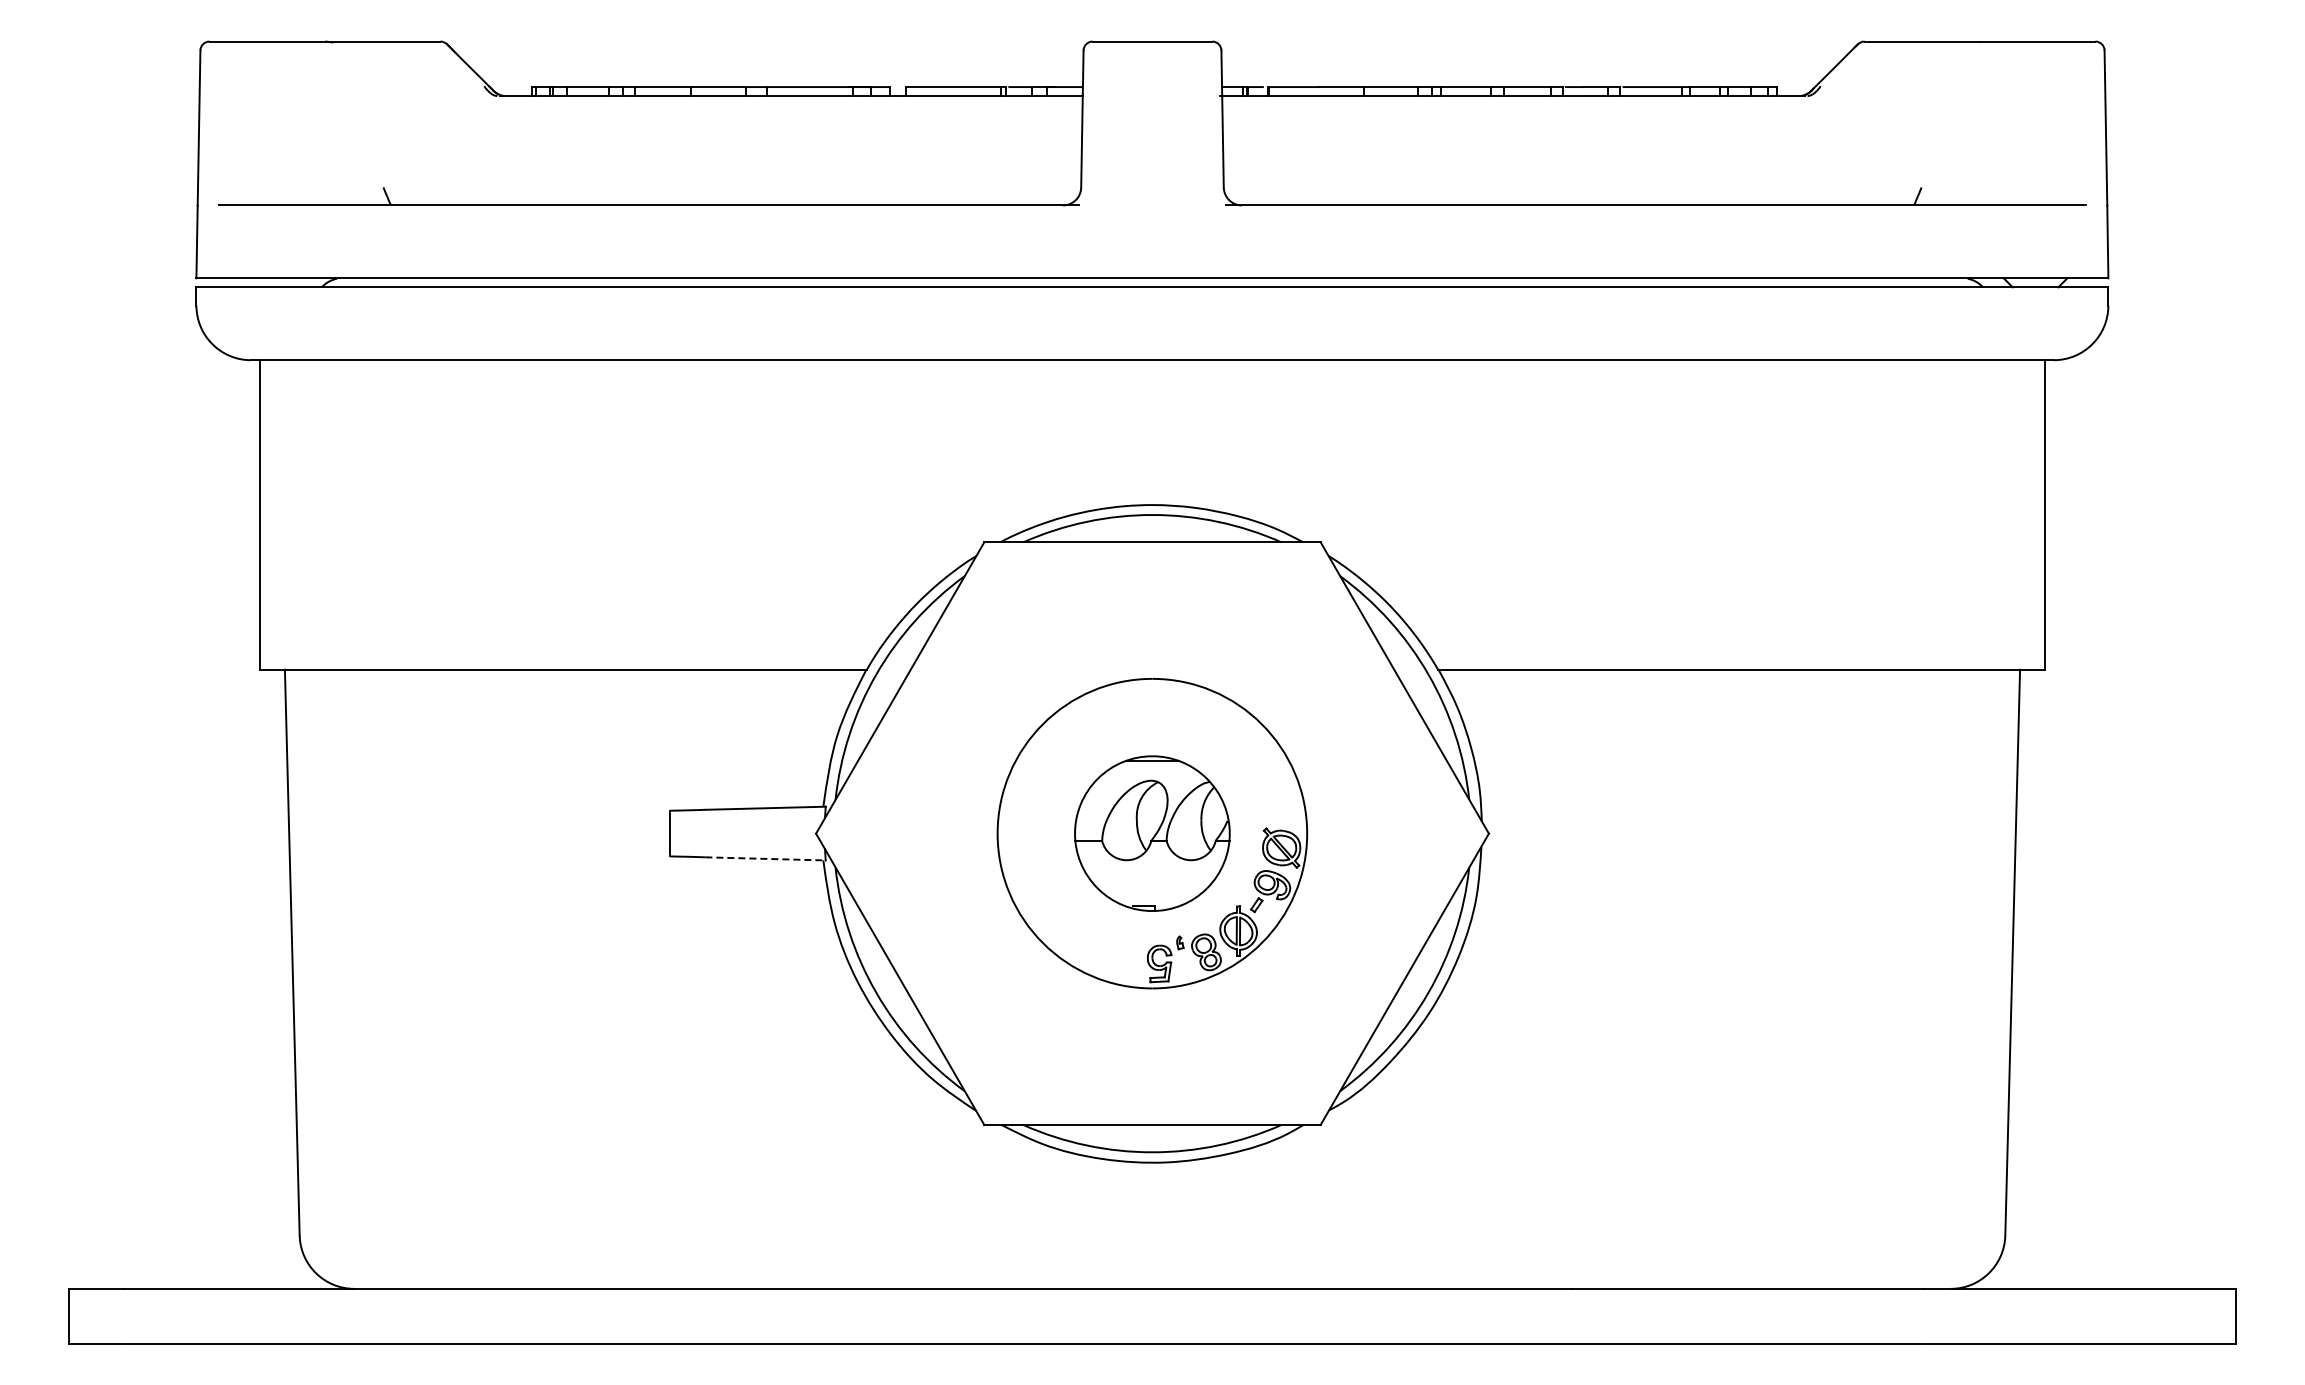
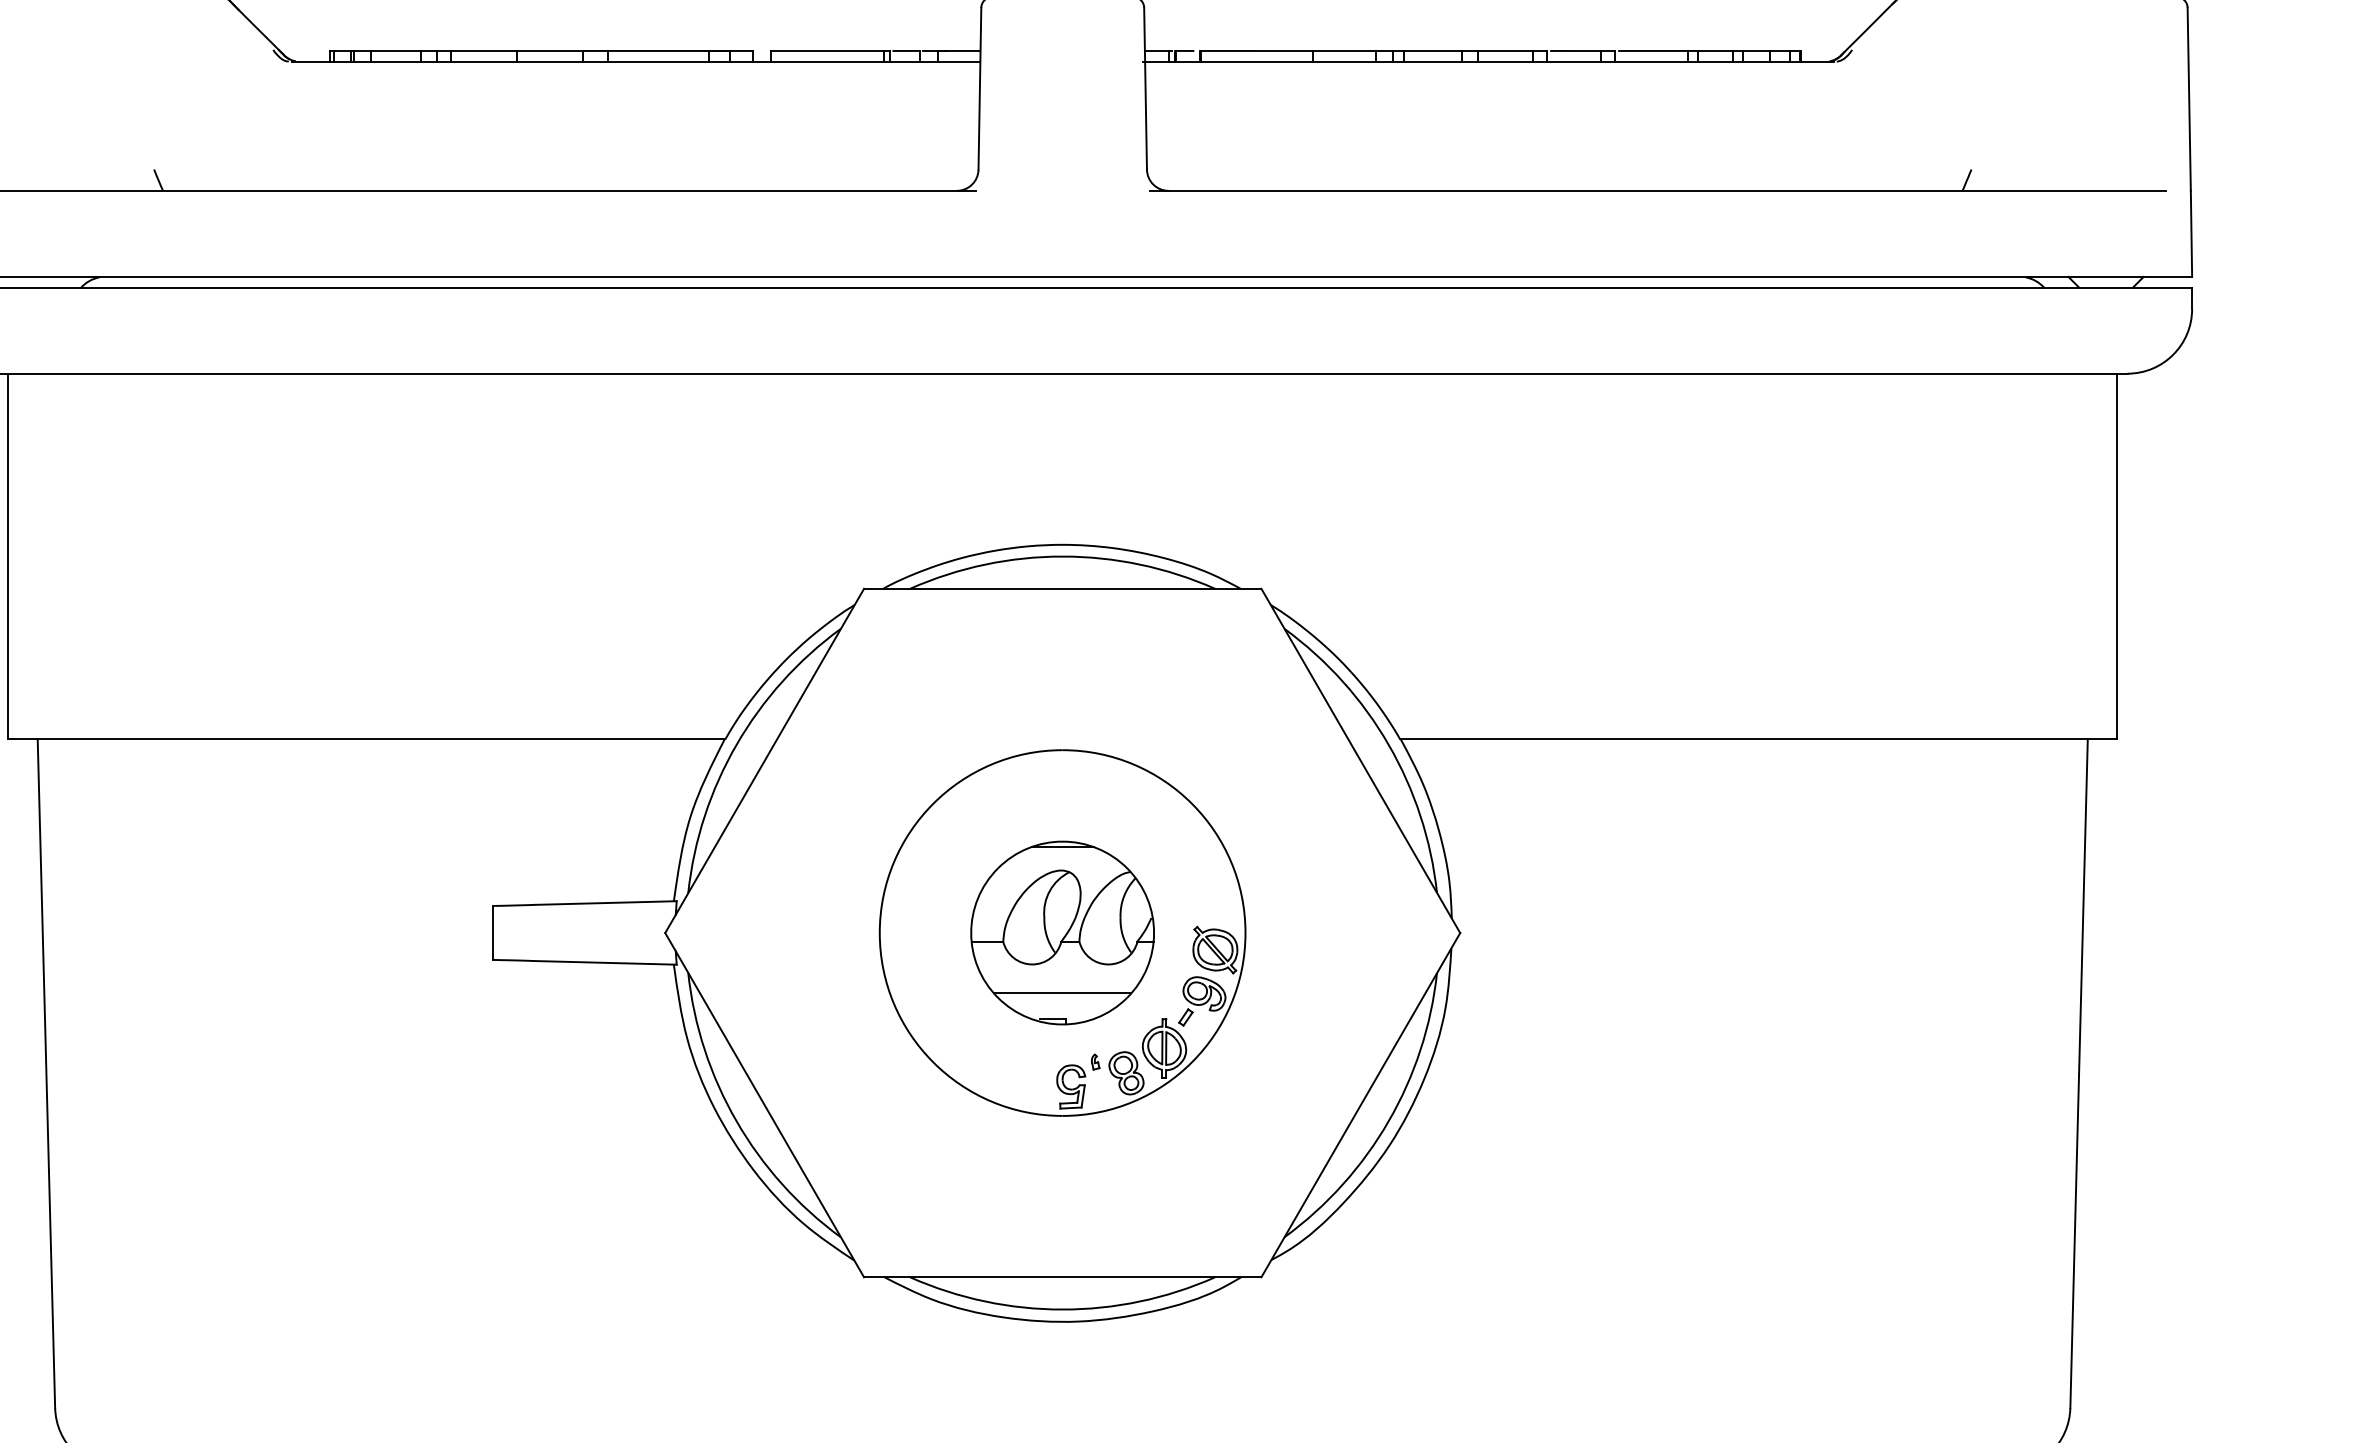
line: (766, 858) -> (606, 962), dashed -> solid
line: (1152, 884) -> (1062, 993), added

